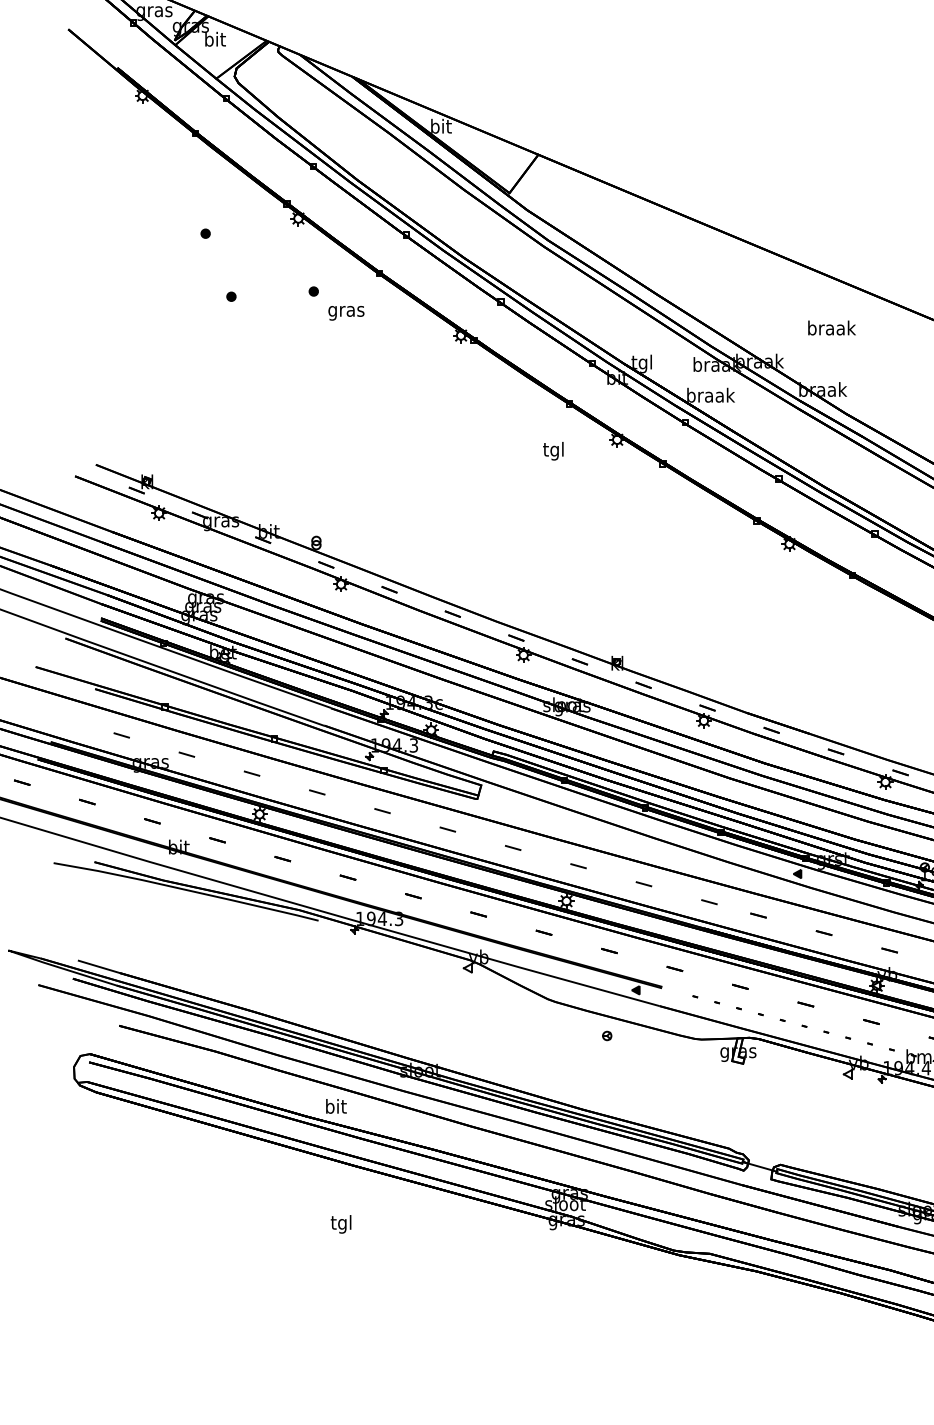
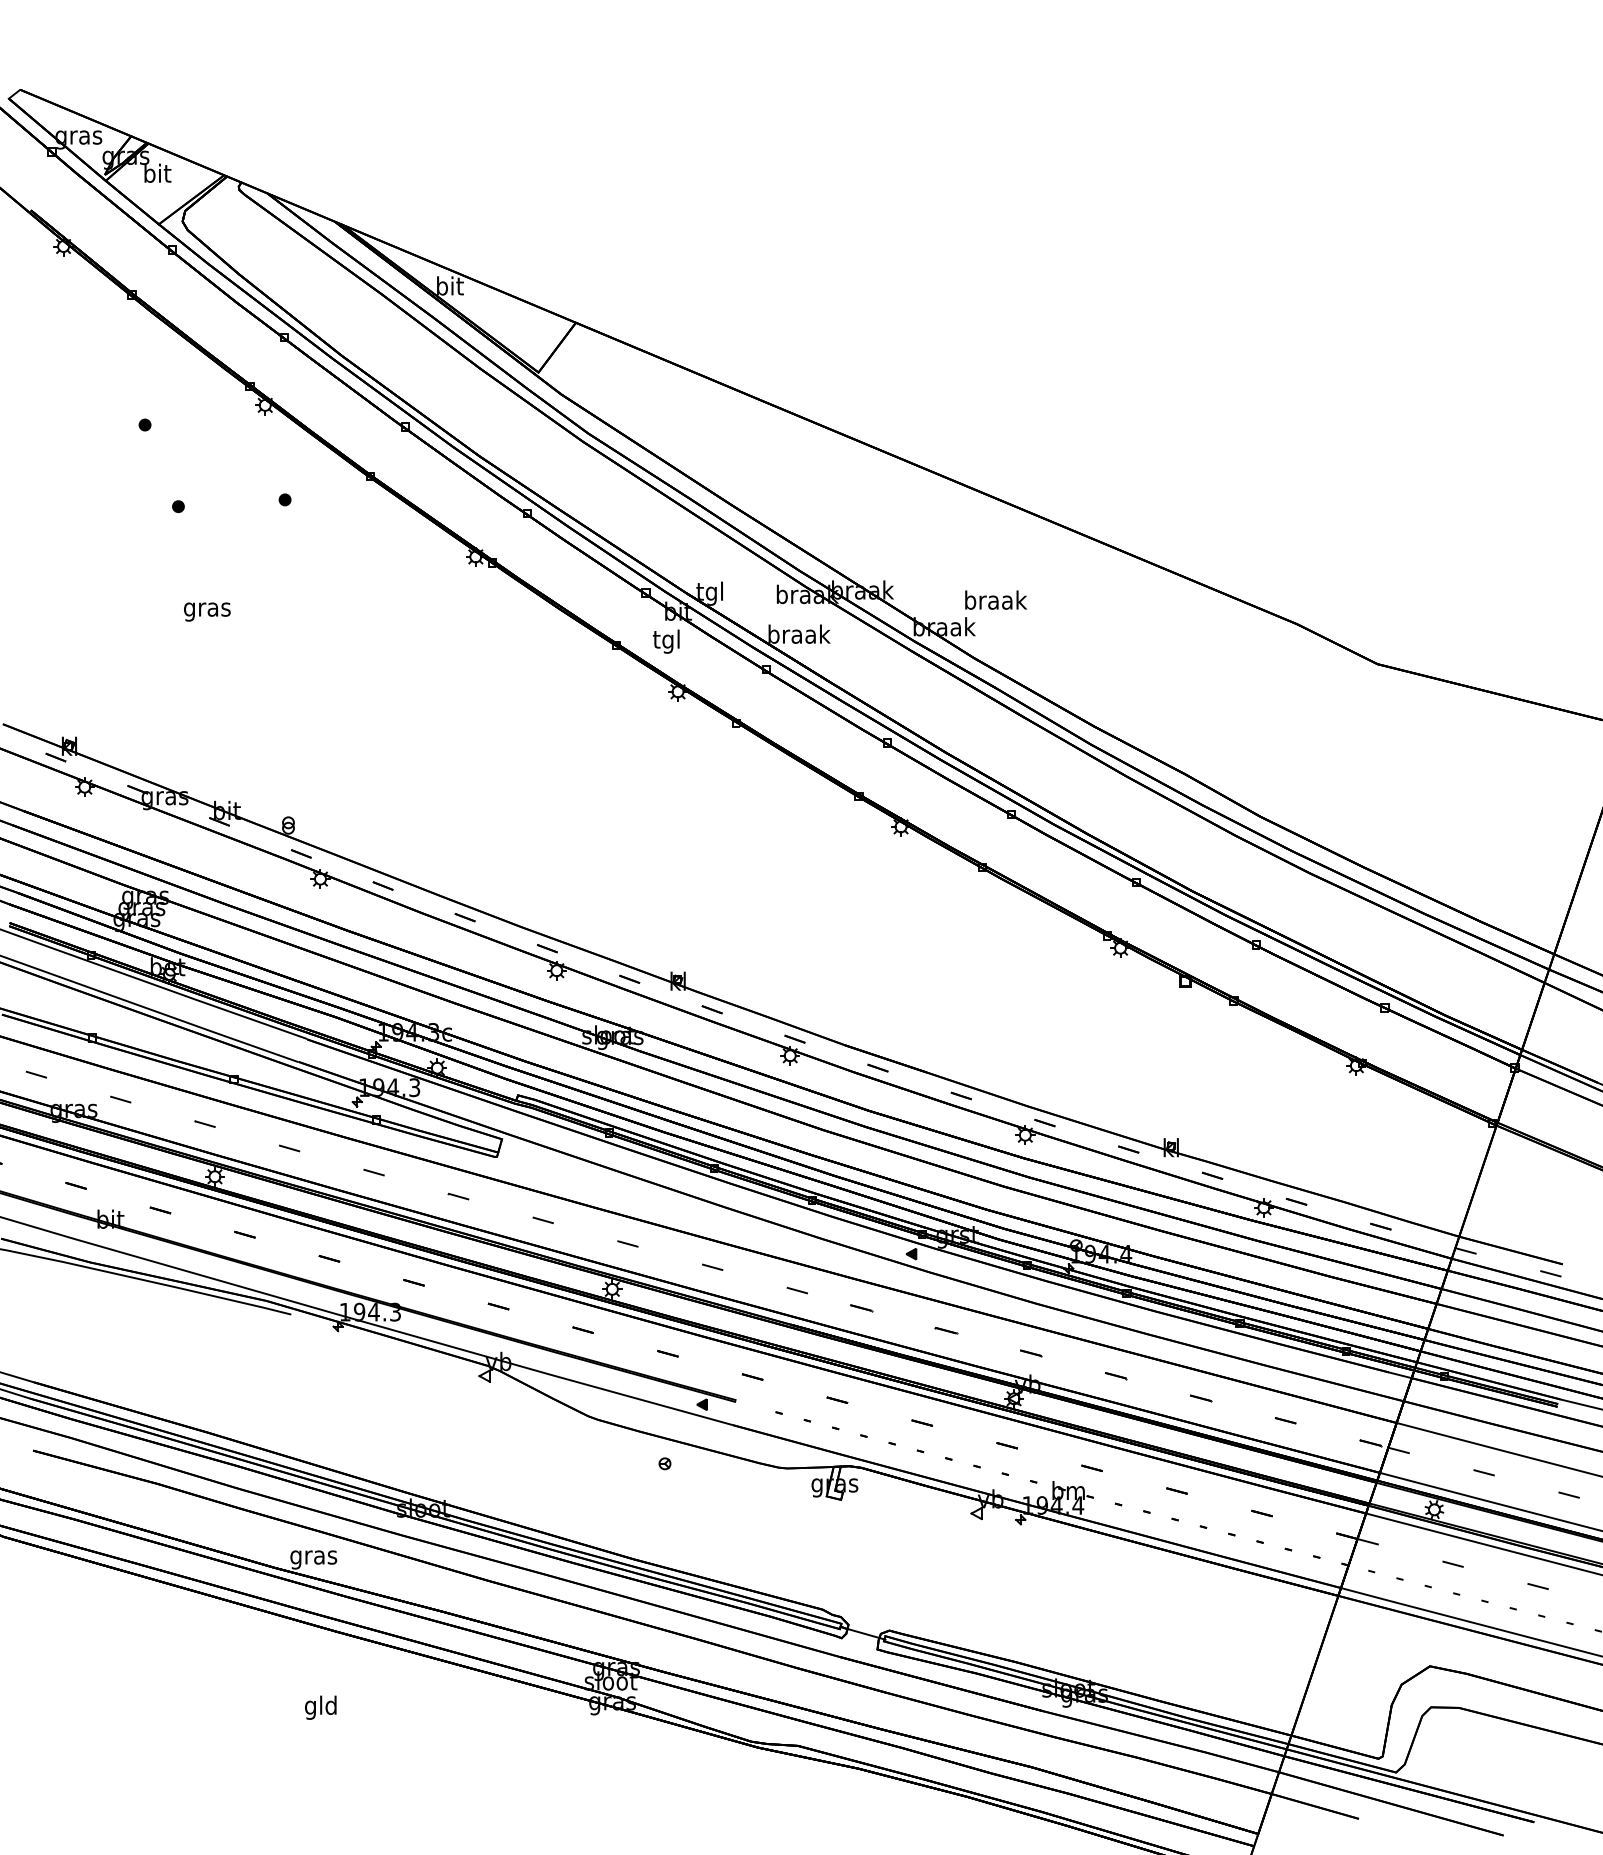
text: (346, 312) -> (207, 611), moved
text: (832, 327) -> (996, 599), moved
text: (553, 451) -> (666, 641), moved
text: (335, 1108) -> (313, 1557), bit -> gras
text: (341, 1224) -> (320, 1707), tgl -> gld

